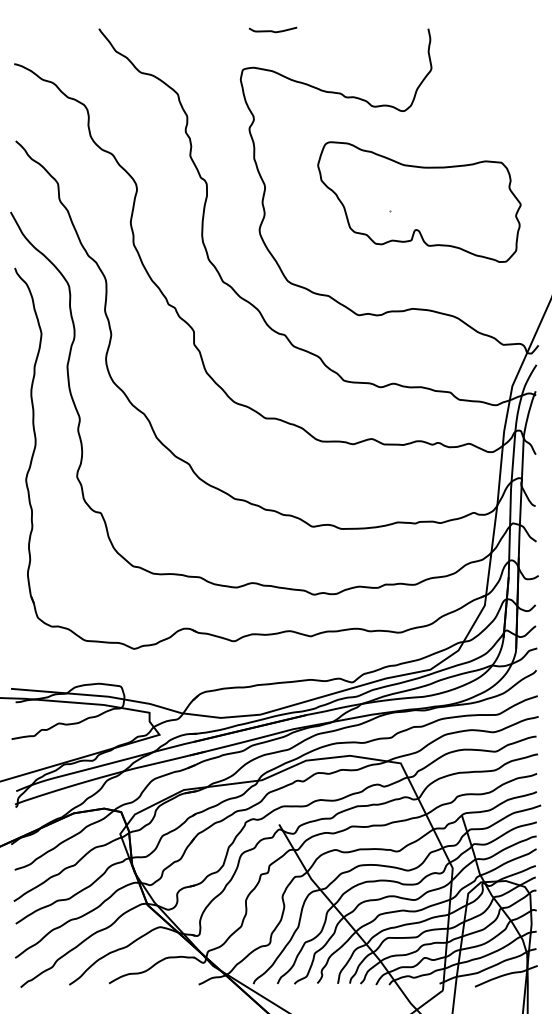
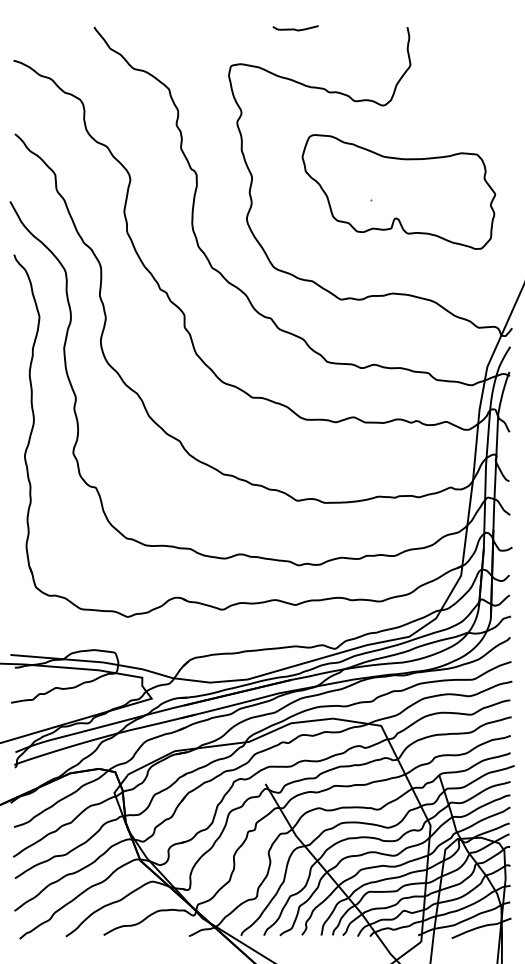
curve: (272, 30) -> (295, 28), moved

